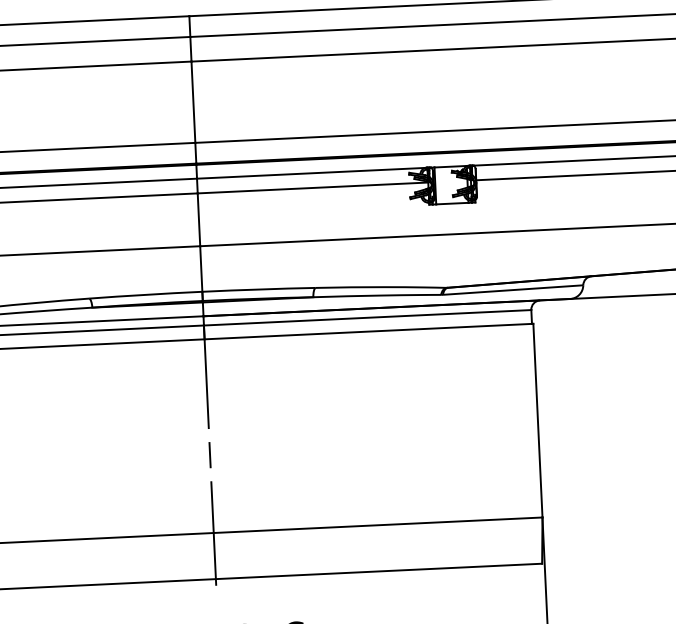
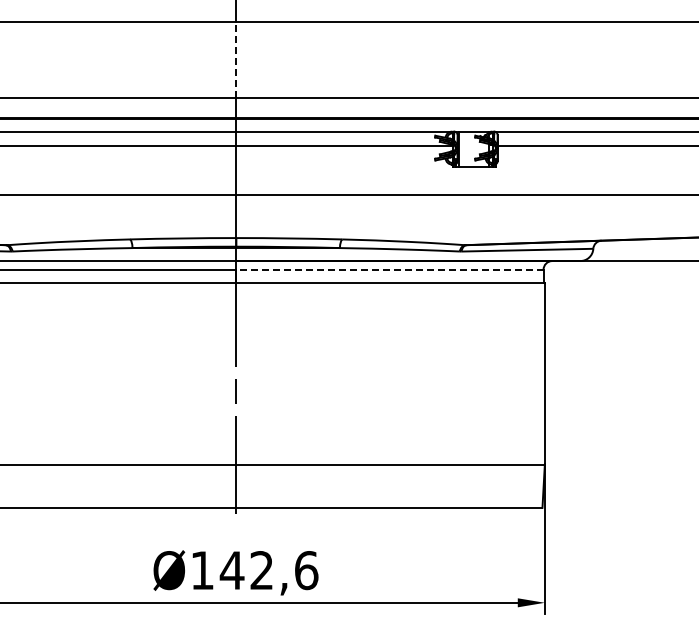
line: (193, 101) -> (236, 59), solid -> dashed
line: (367, 317) -> (389, 269), solid -> dashed

